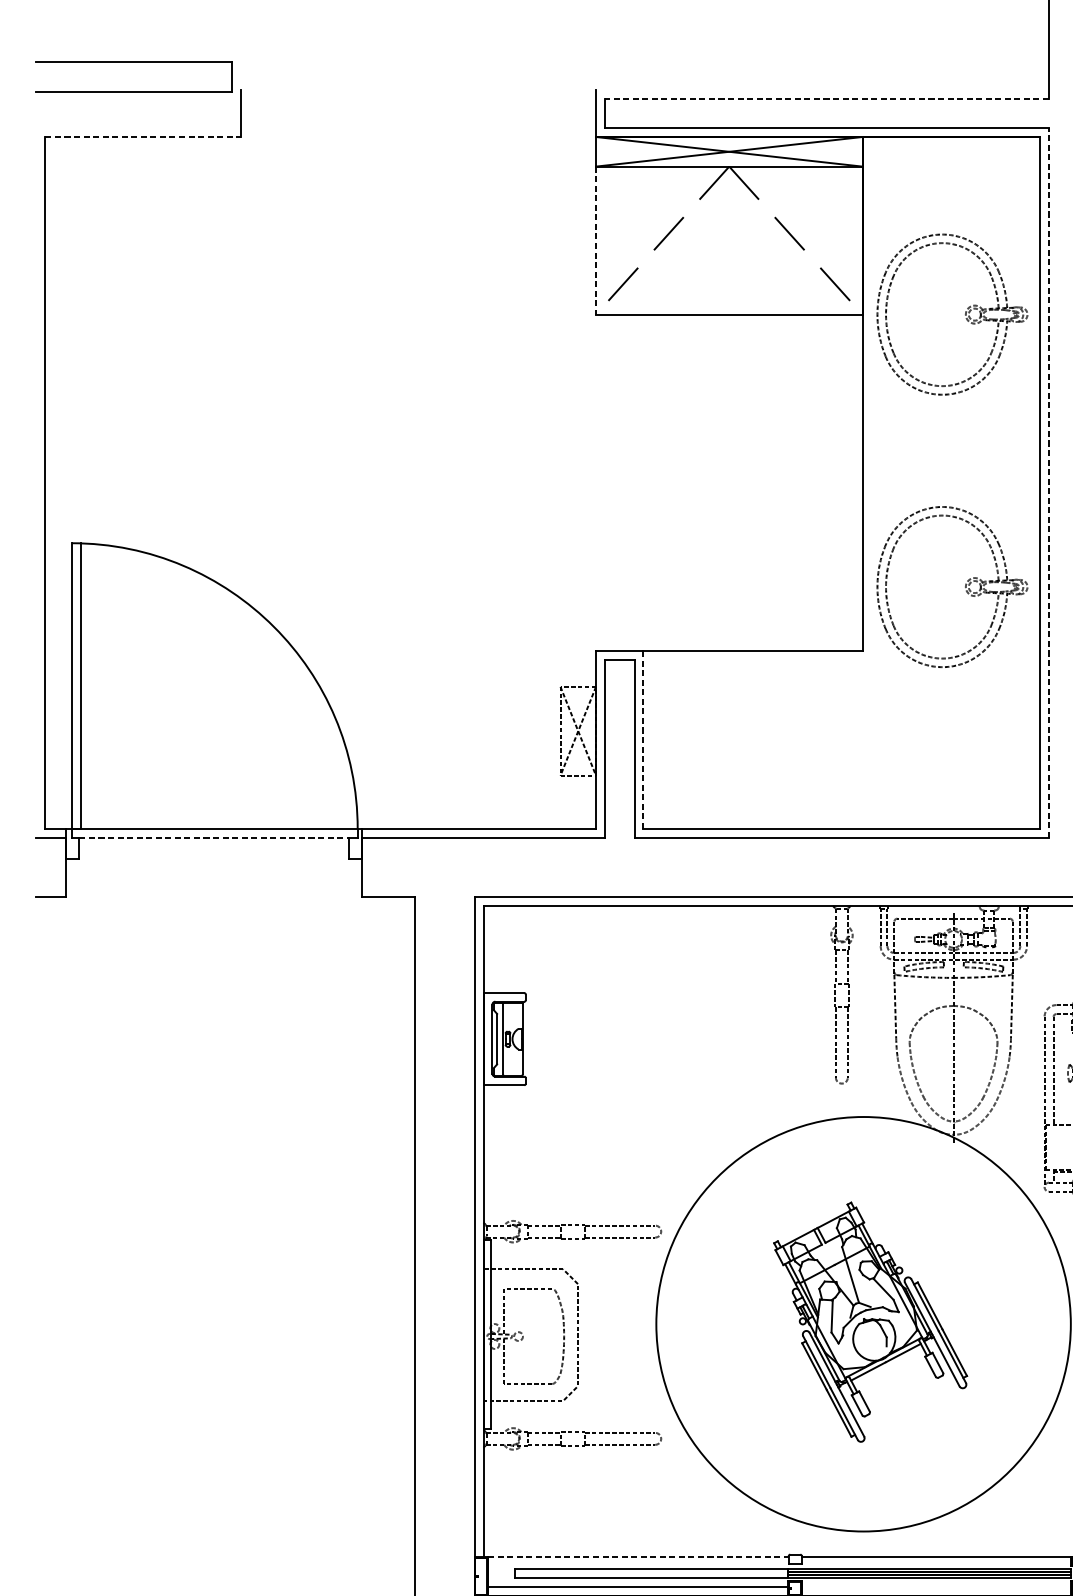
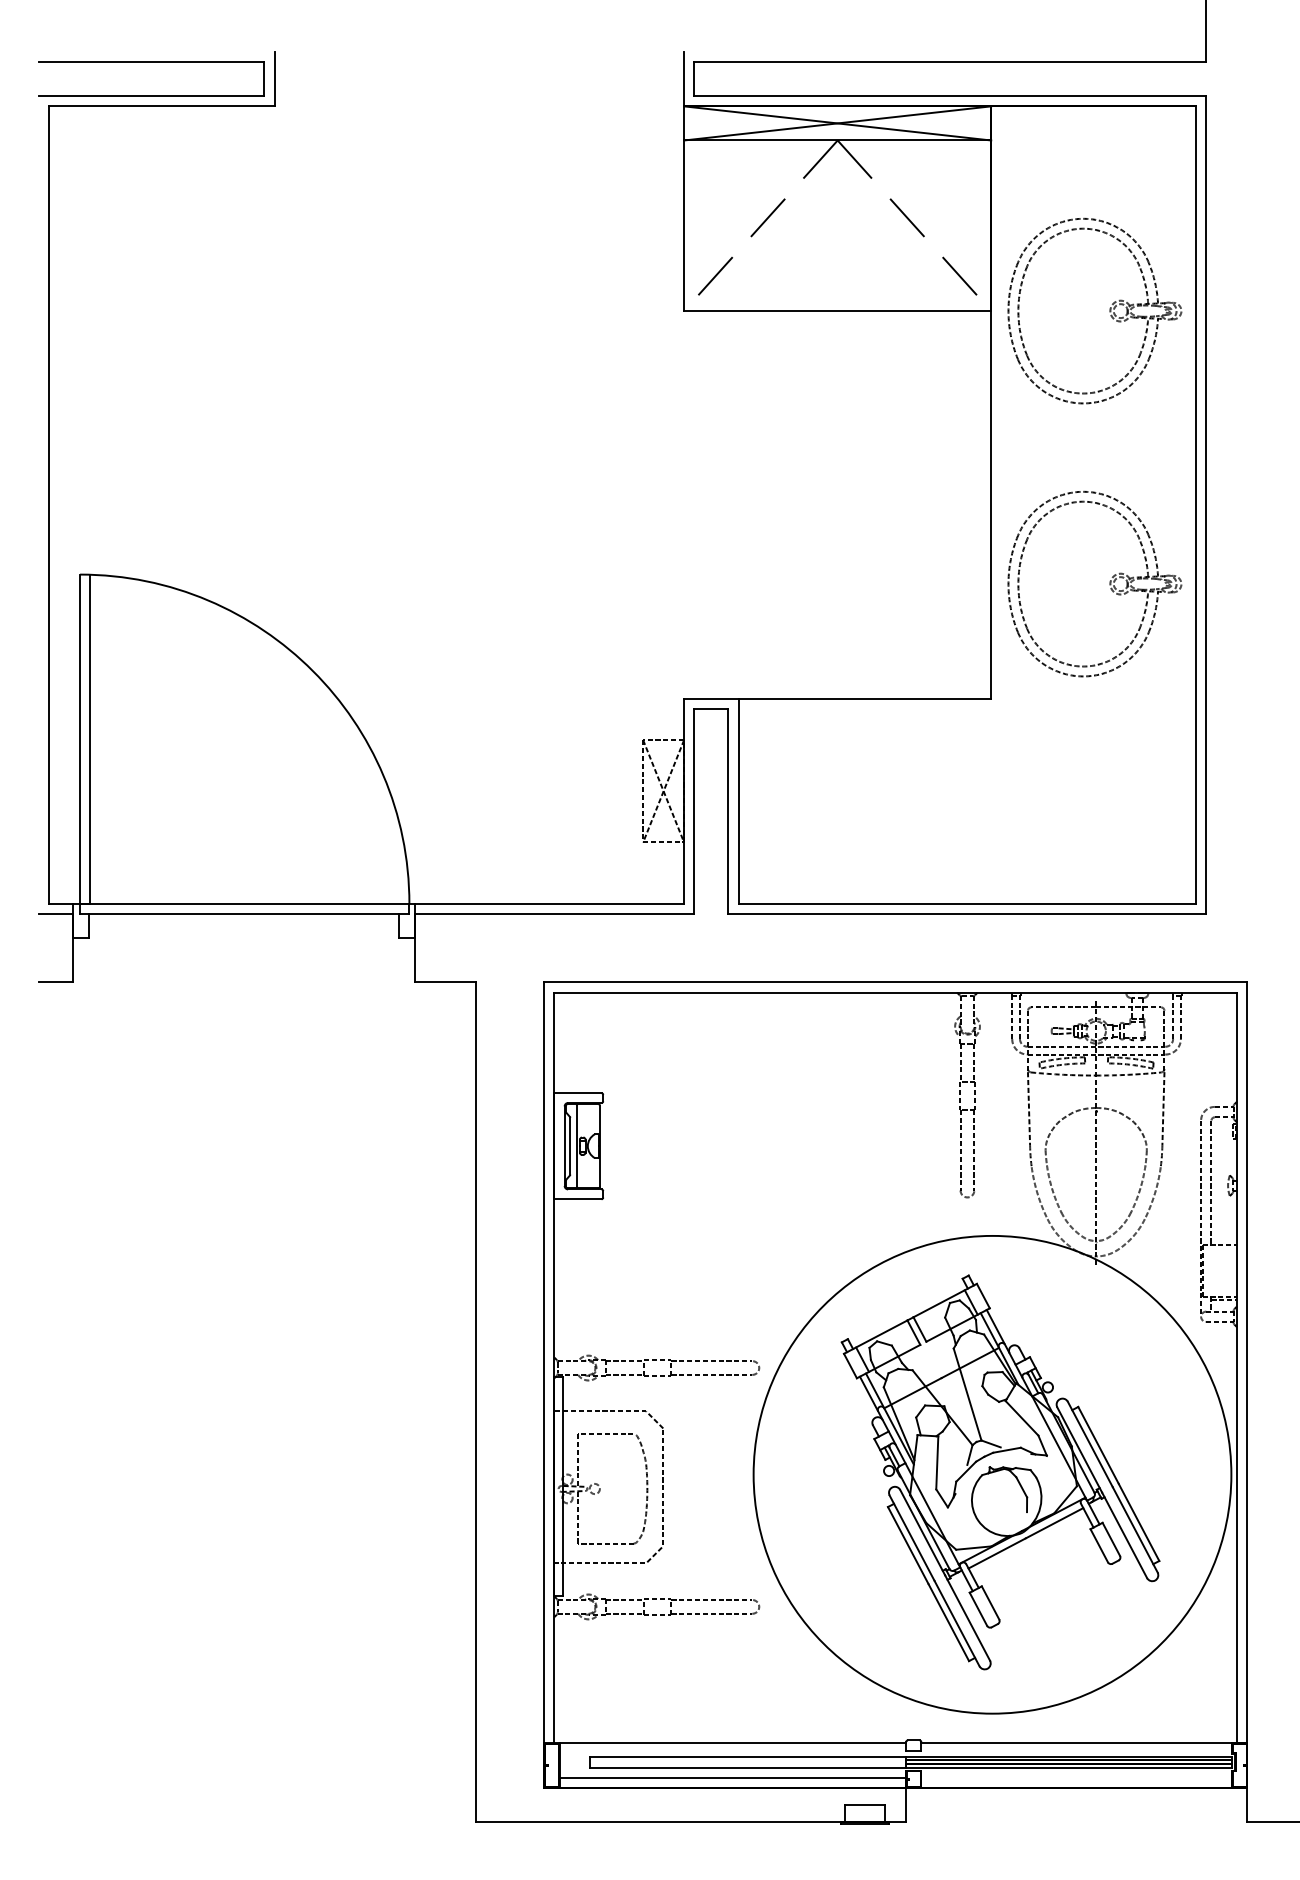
part: (133, 62) -> (151, 62), moved
line: (827, 98) -> (950, 62), dashed -> solid
line: (142, 137) -> (161, 106), dashed -> solid
line: (596, 241) -> (684, 226), dashed -> solid
line: (1049, 482) -> (1206, 504), dashed -> solid
part: (965, 586) -> (1109, 583), moved
line: (643, 740) -> (738, 801), dashed -> solid
line: (214, 838) -> (244, 914), dashed -> solid
part: (870, 1322) -> (1000, 1472), size x1.43
line: (638, 1557) -> (733, 1743), dashed -> solid

